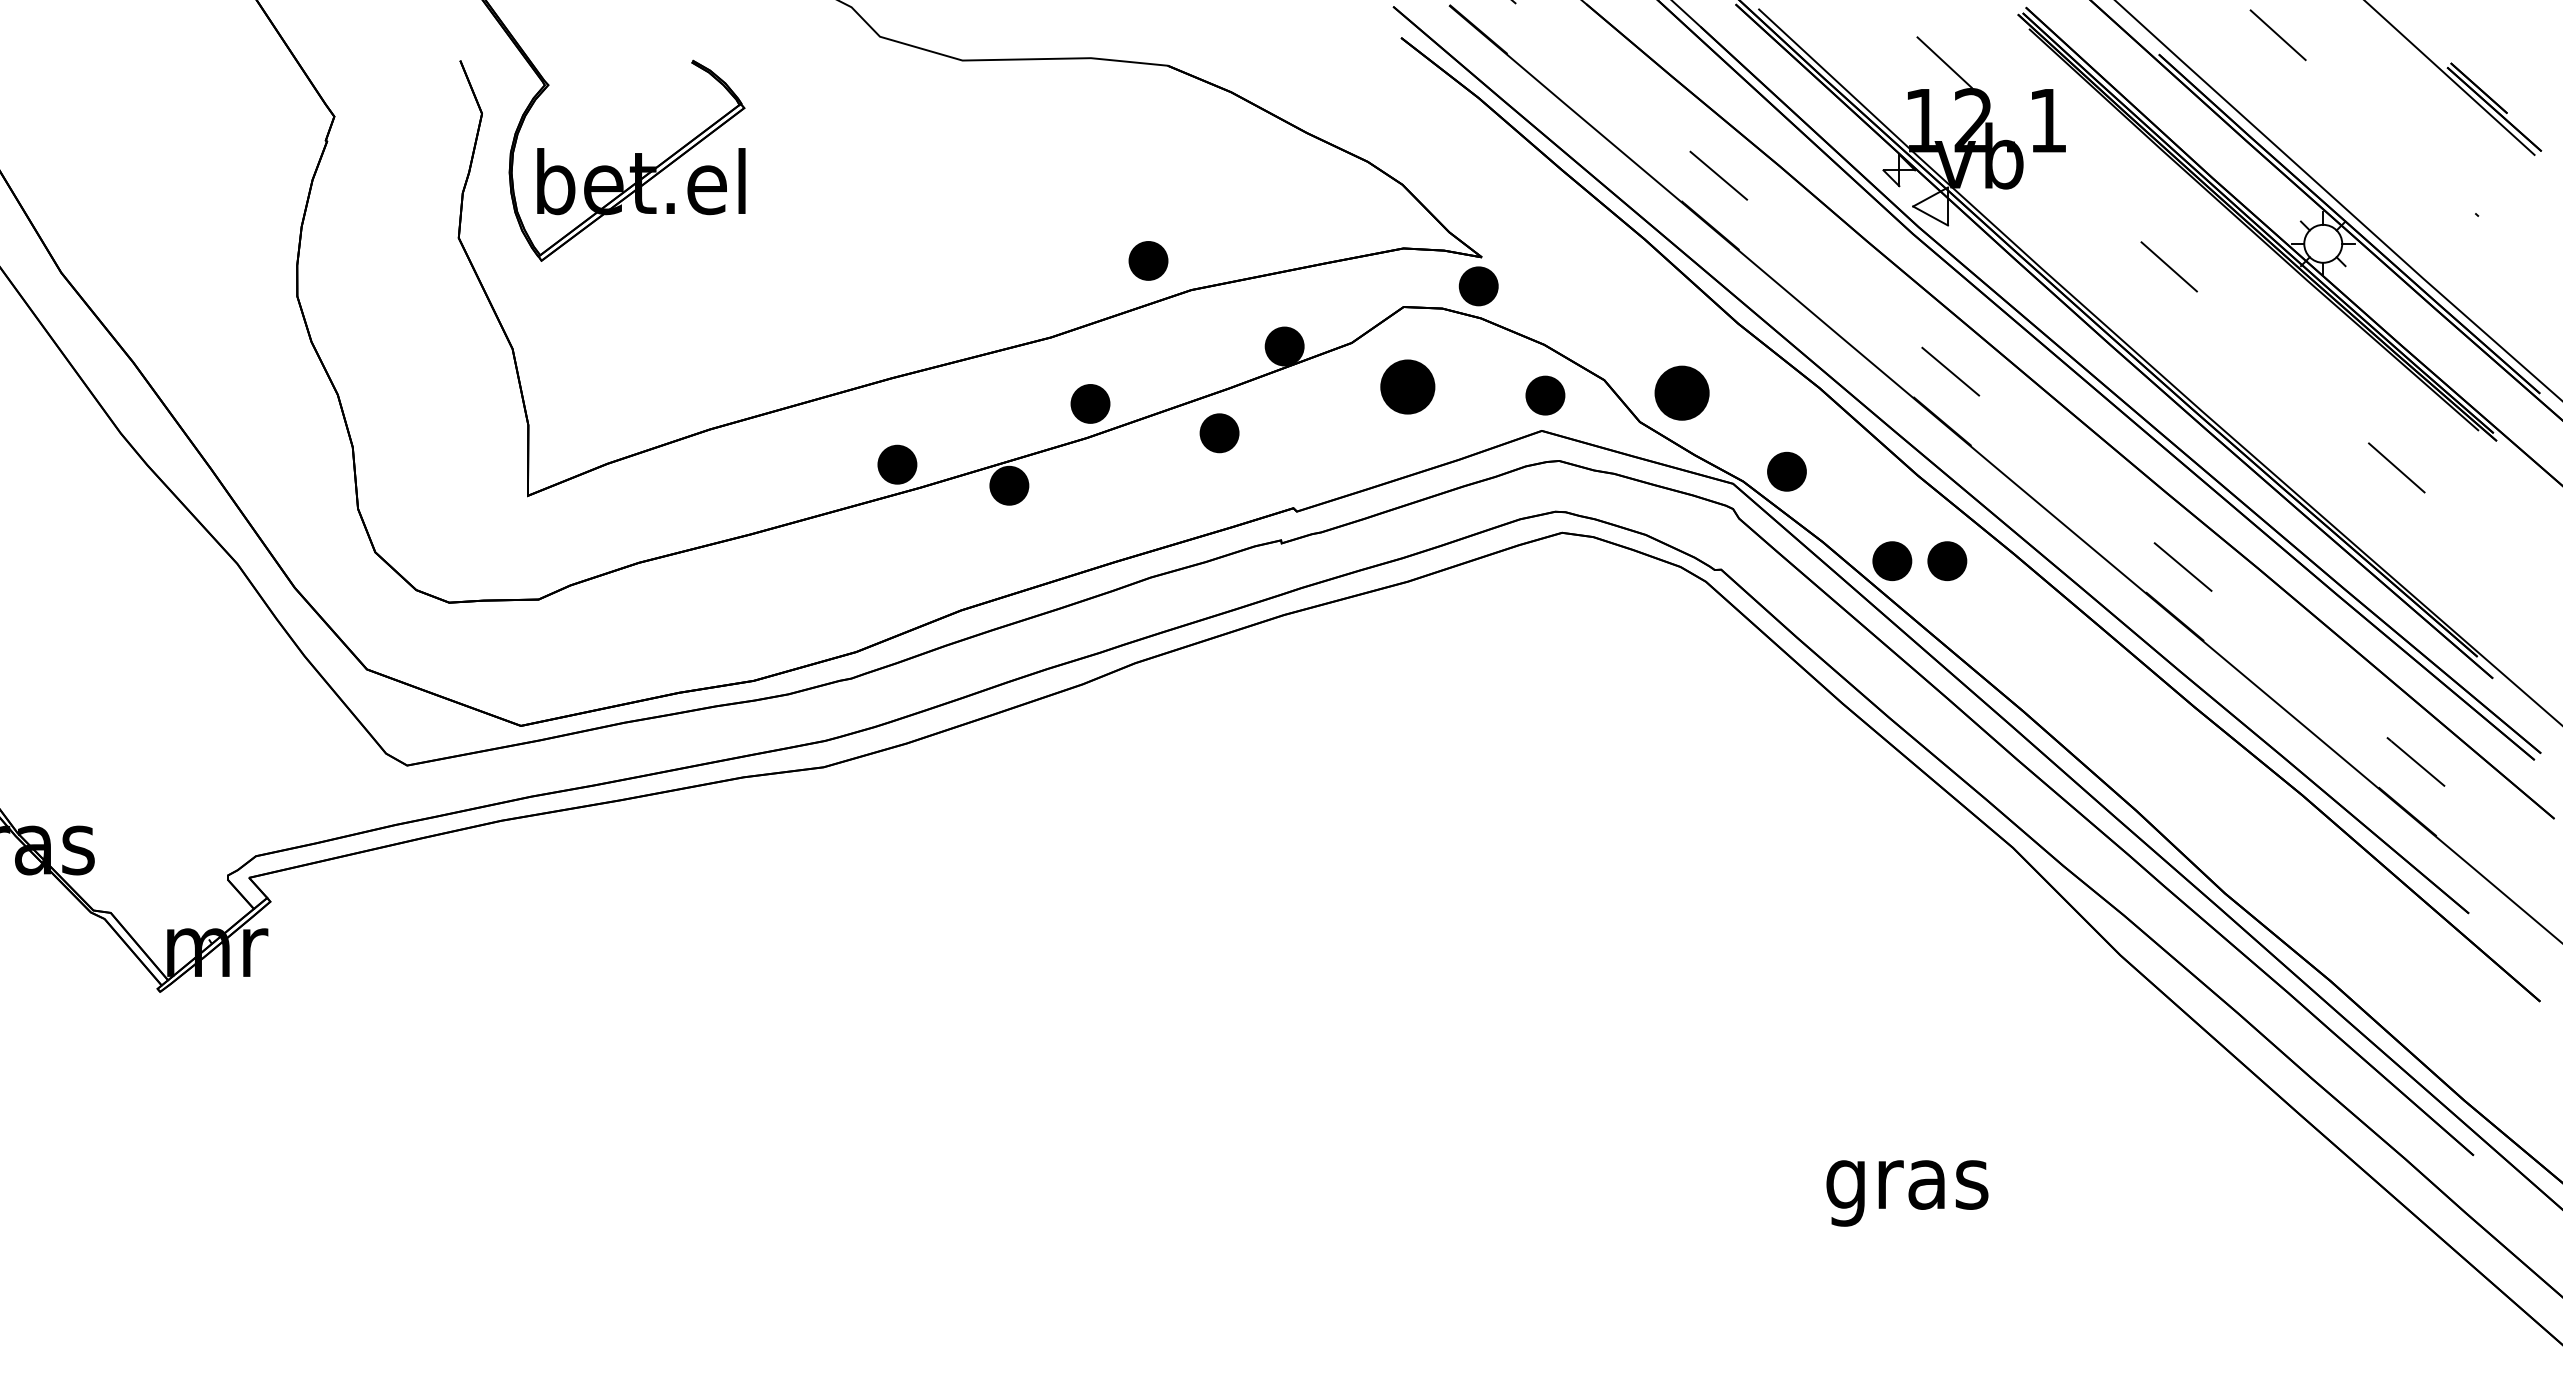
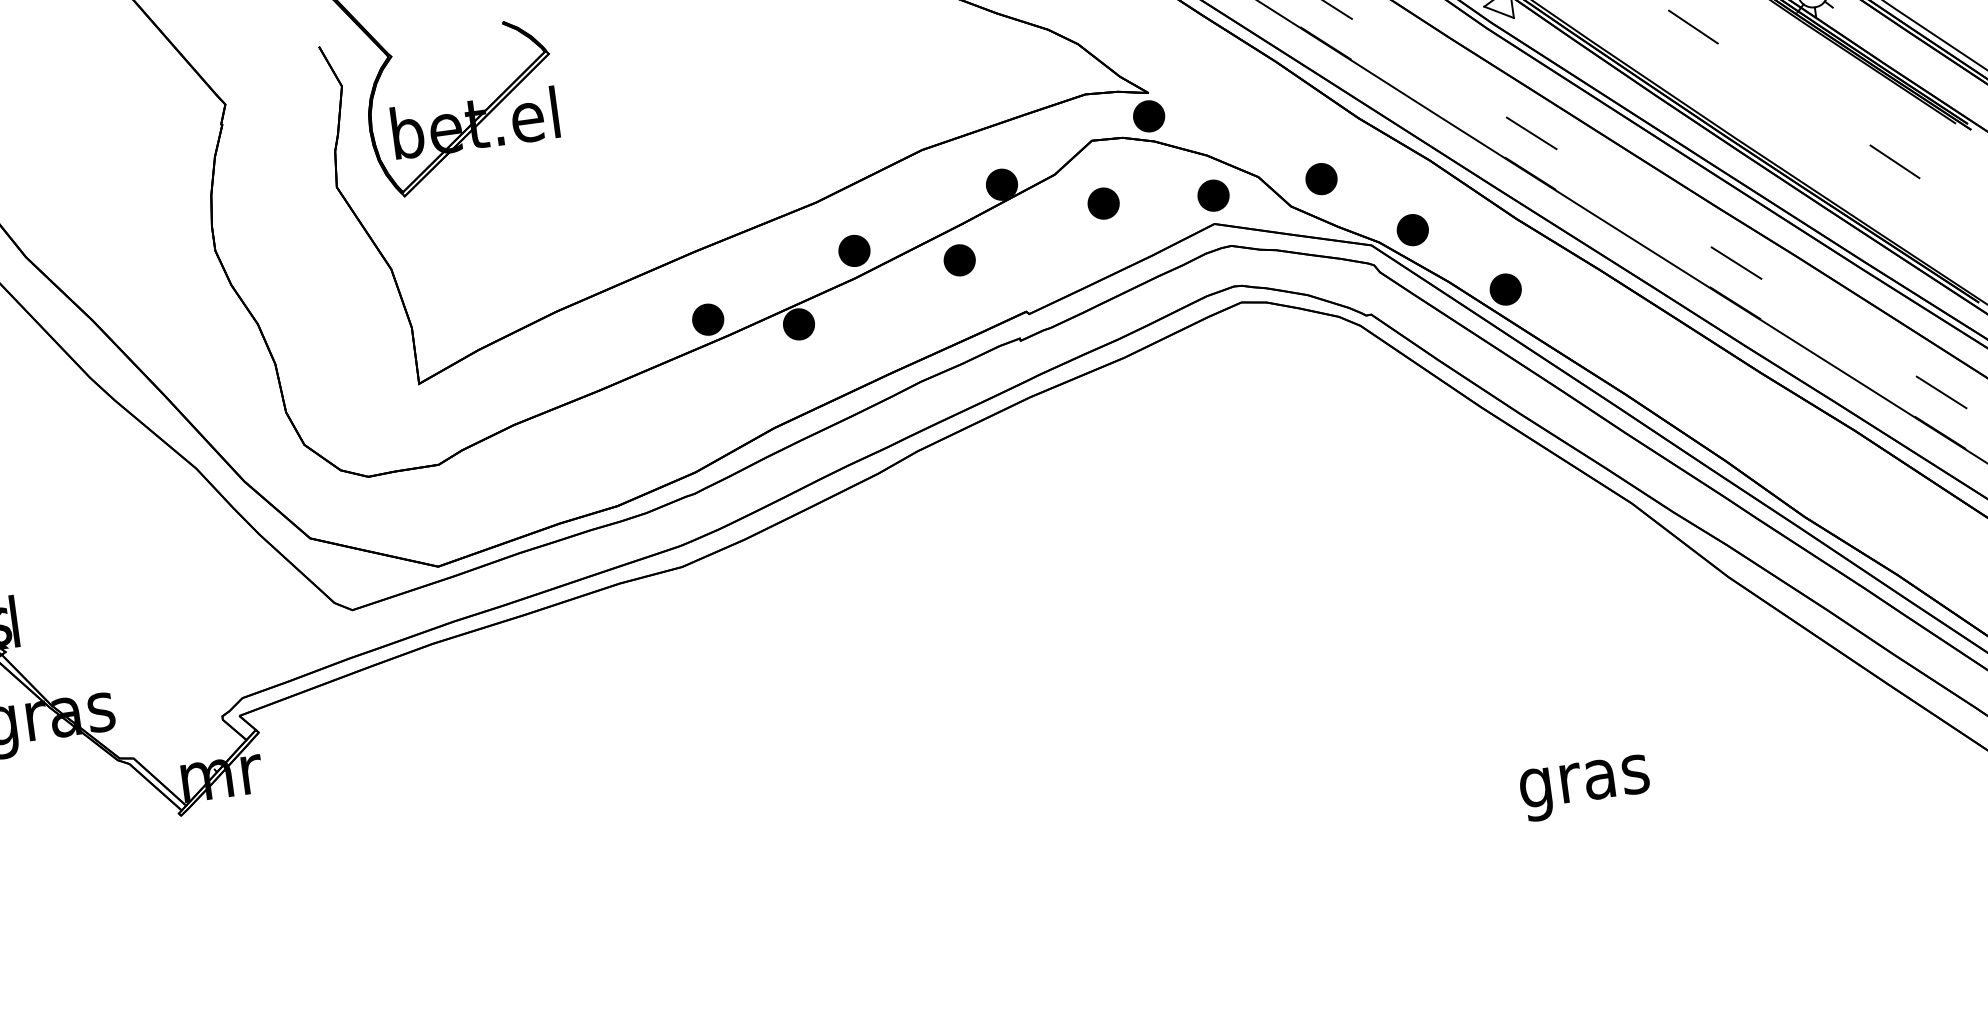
part: (1148, 260) -> (885, 131), removed
part: (1407, 386) -> (1103, 203), size x0.71
part: (1682, 392) -> (1321, 178), size x0.71
part: (1947, 560) -> (1549, 283), removed

